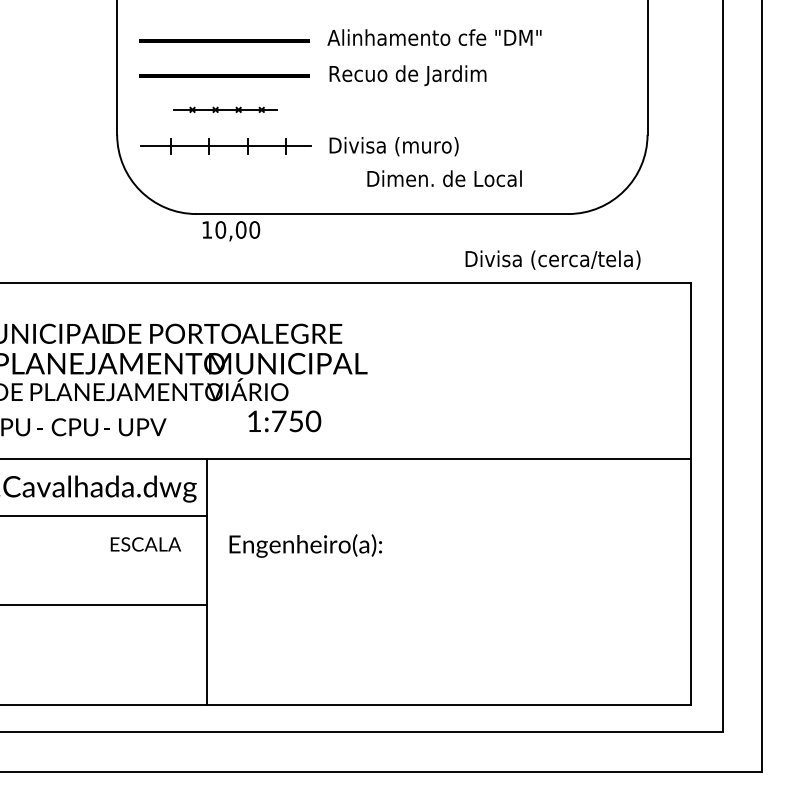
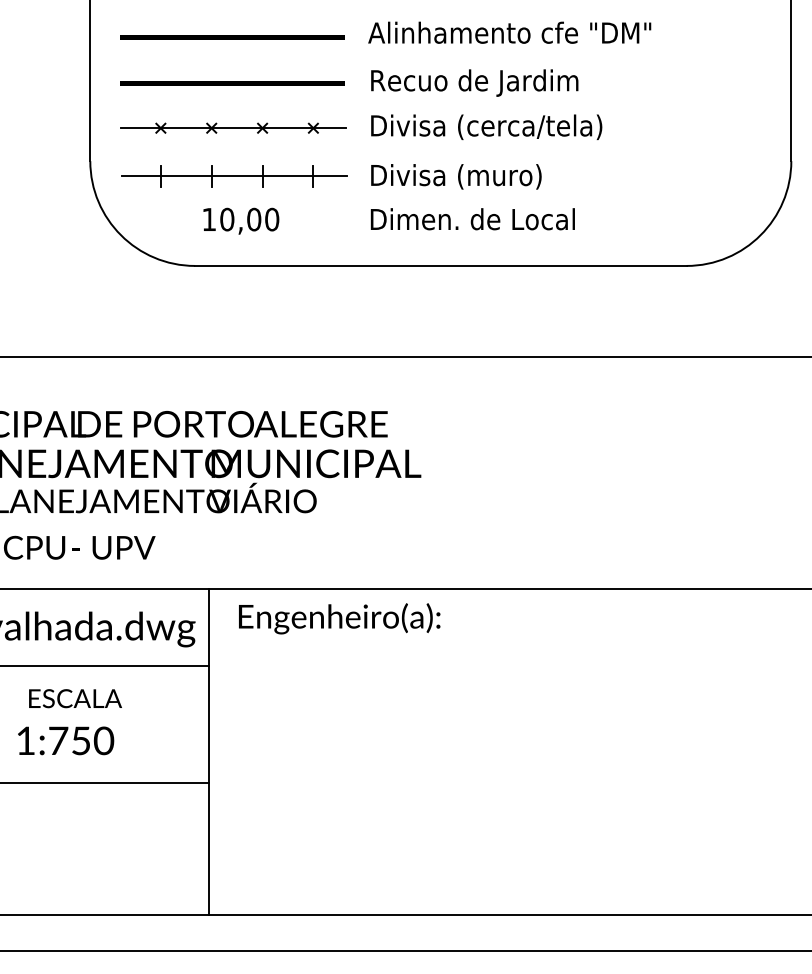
part: (225, 109) -> (233, 127), size x1.67
text: (444, 178) -> (472, 218), moved
text: (231, 231) -> (241, 221), moved
text: (552, 259) -> (485, 126), moved
text: (284, 421) -> (65, 741), moved
text: (145, 544) -> (74, 698), moved
text: (305, 545) -> (339, 618), moved

